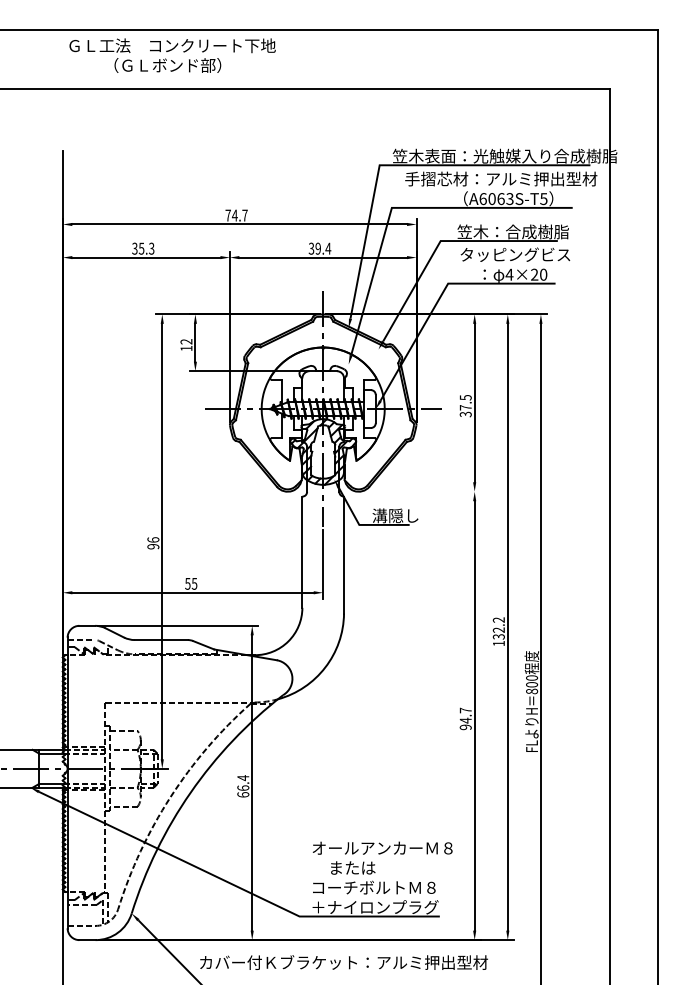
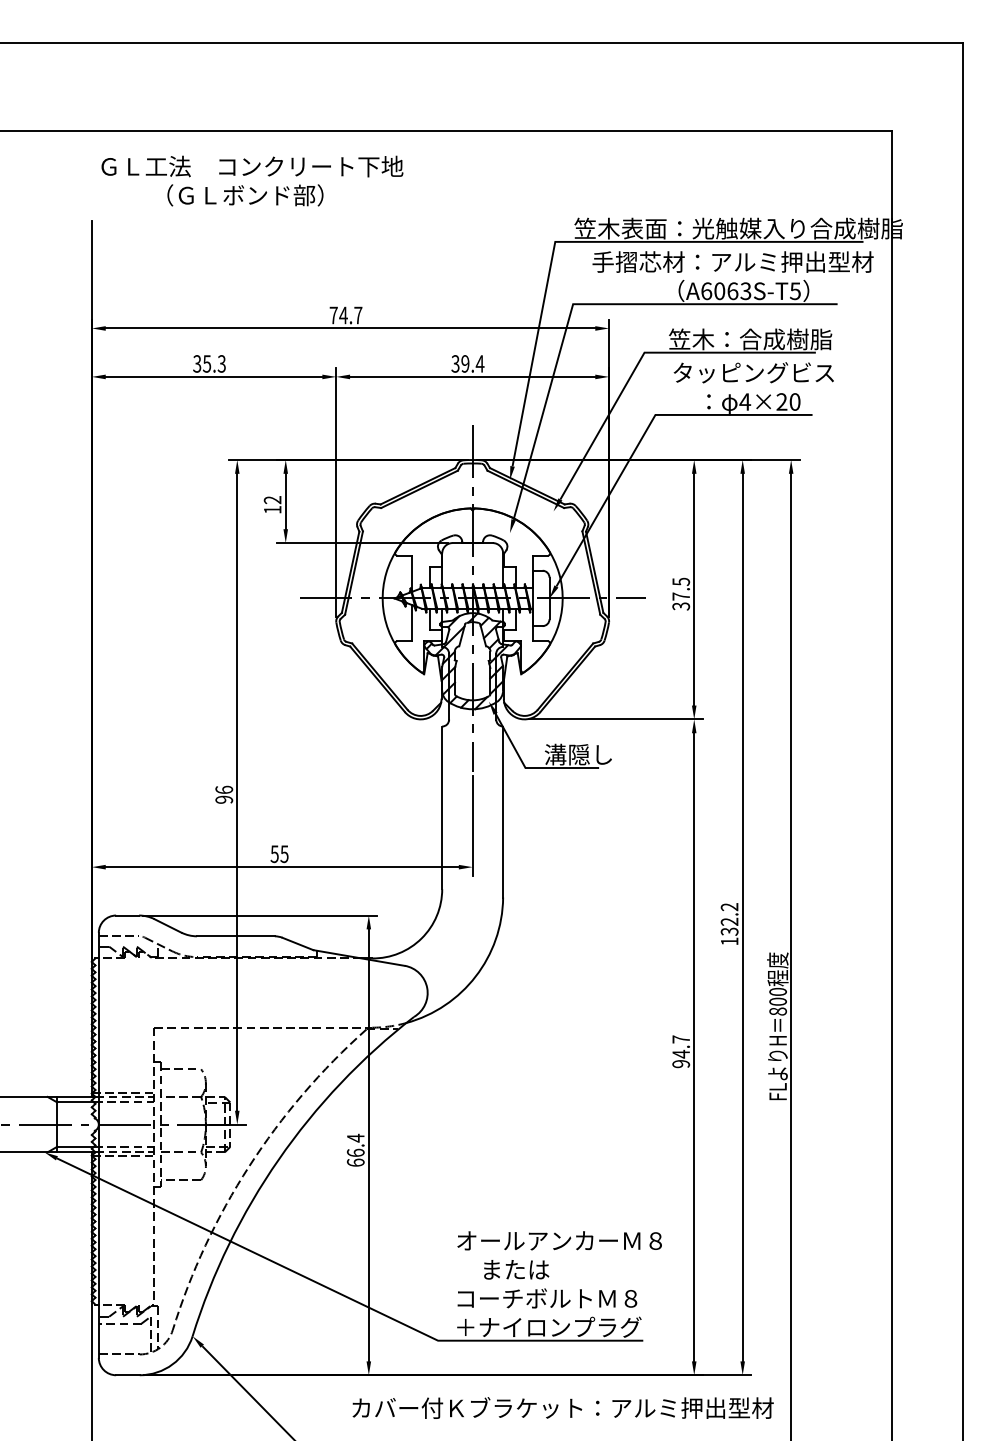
text: (172, 55) -> (252, 180), moved
line: (420, 491) -> (614, 719), added
text: (343, 962) -> (562, 1407), moved

